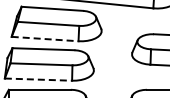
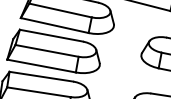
line: (45, 39) -> (55, 26), dashed -> solid
line: (38, 79) -> (41, 65), dashed -> solid

